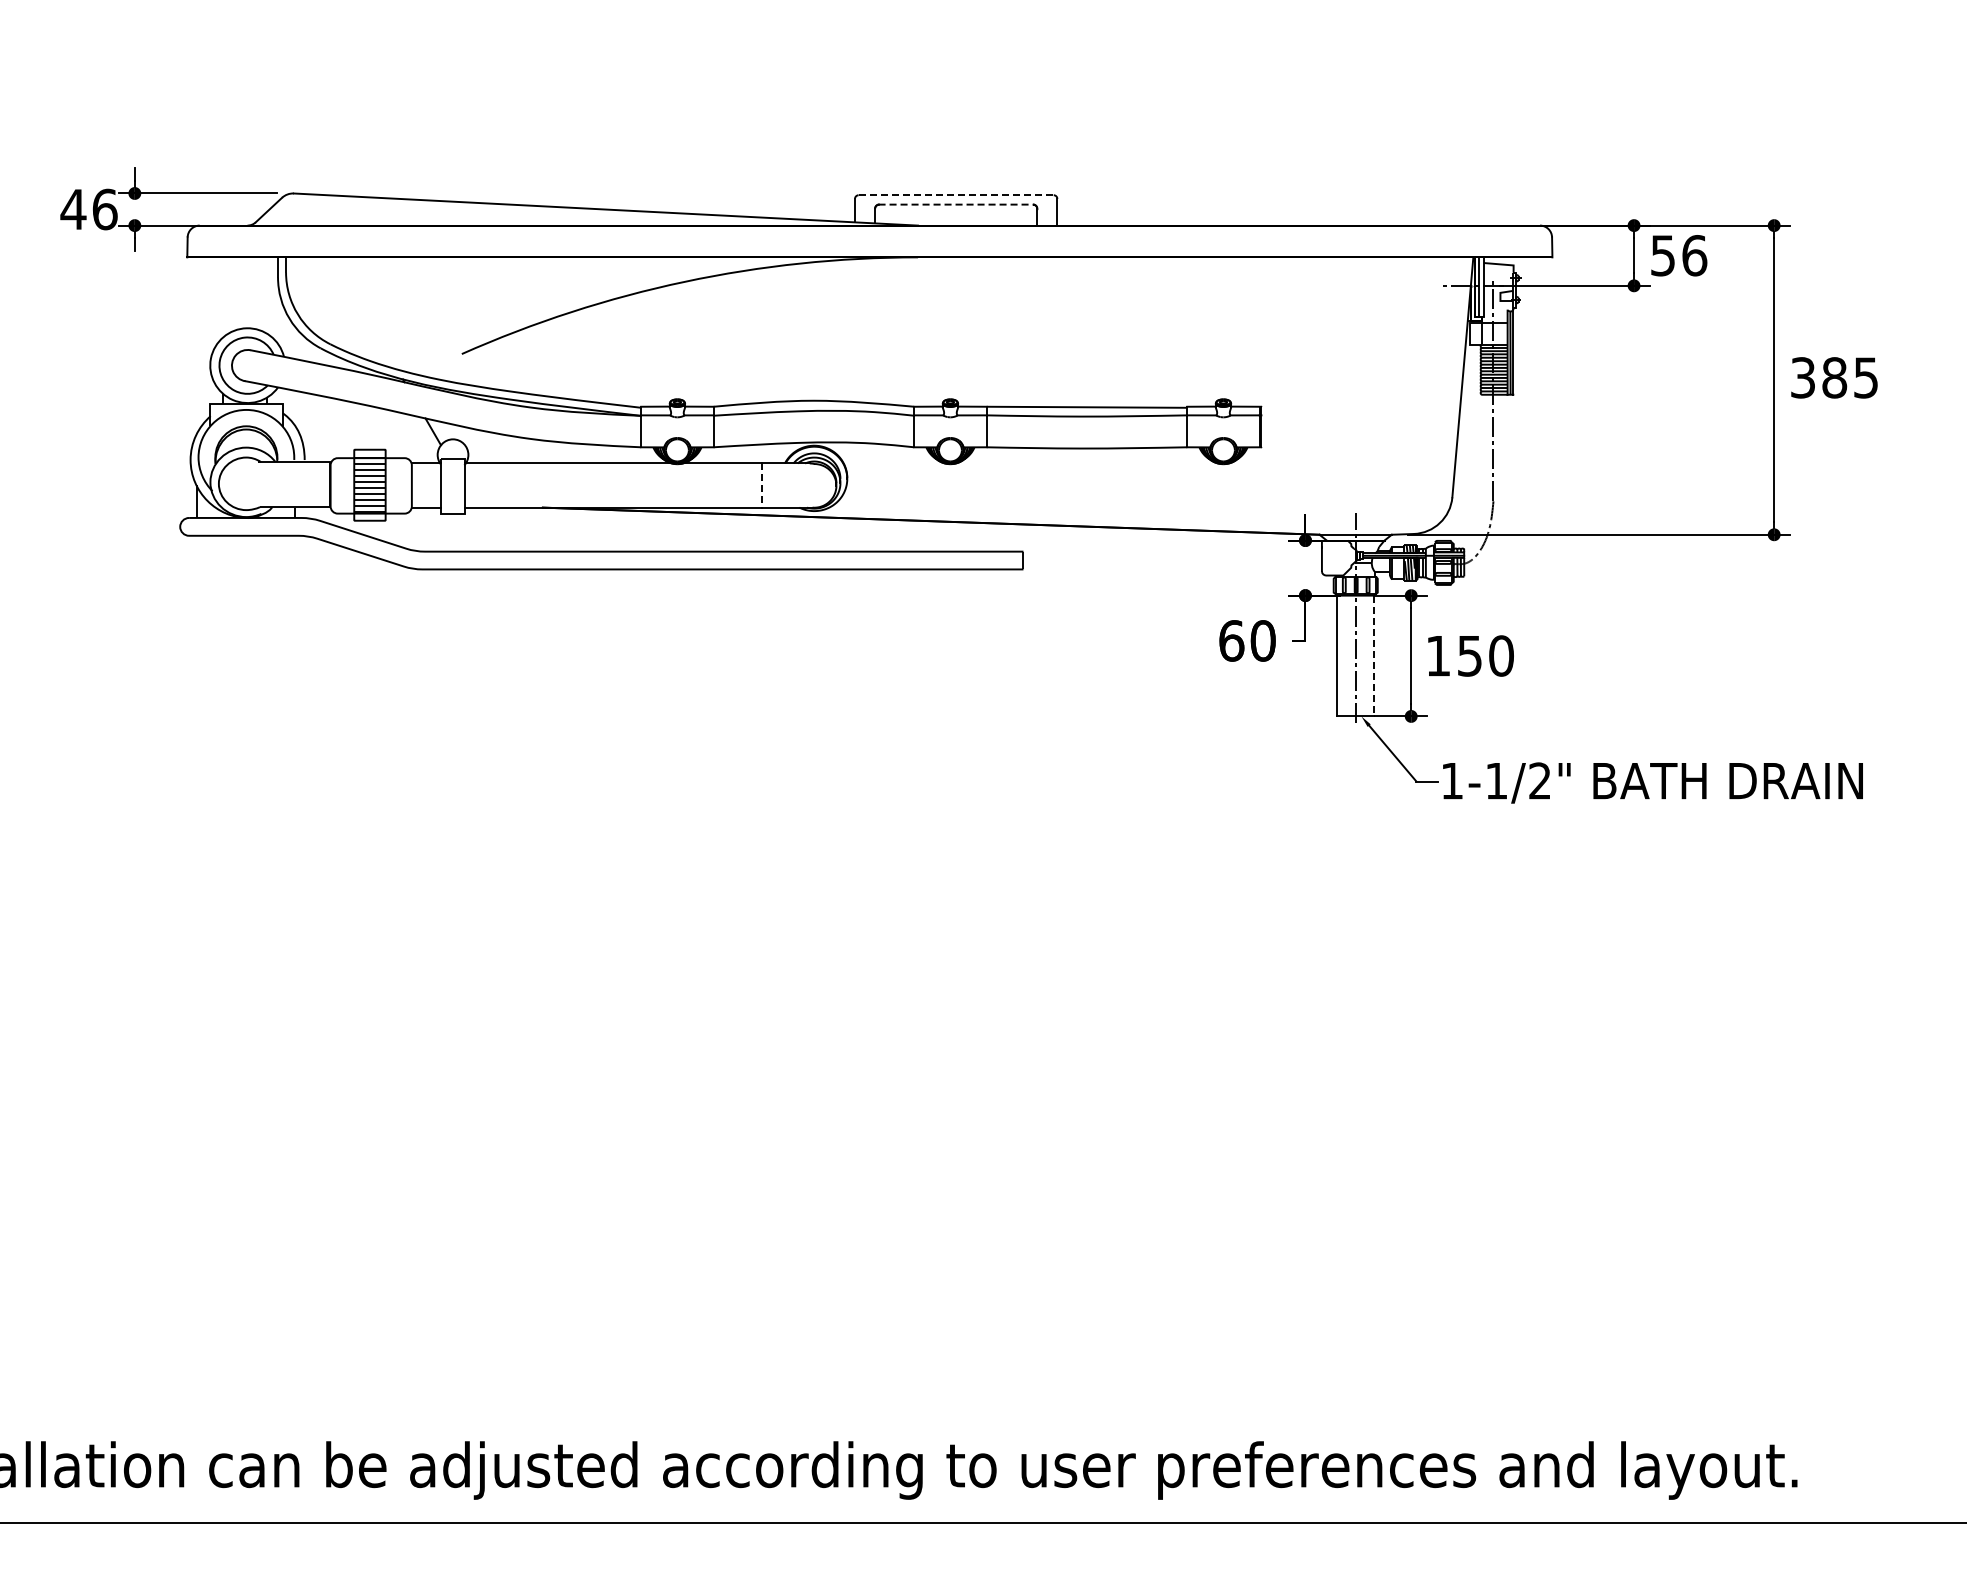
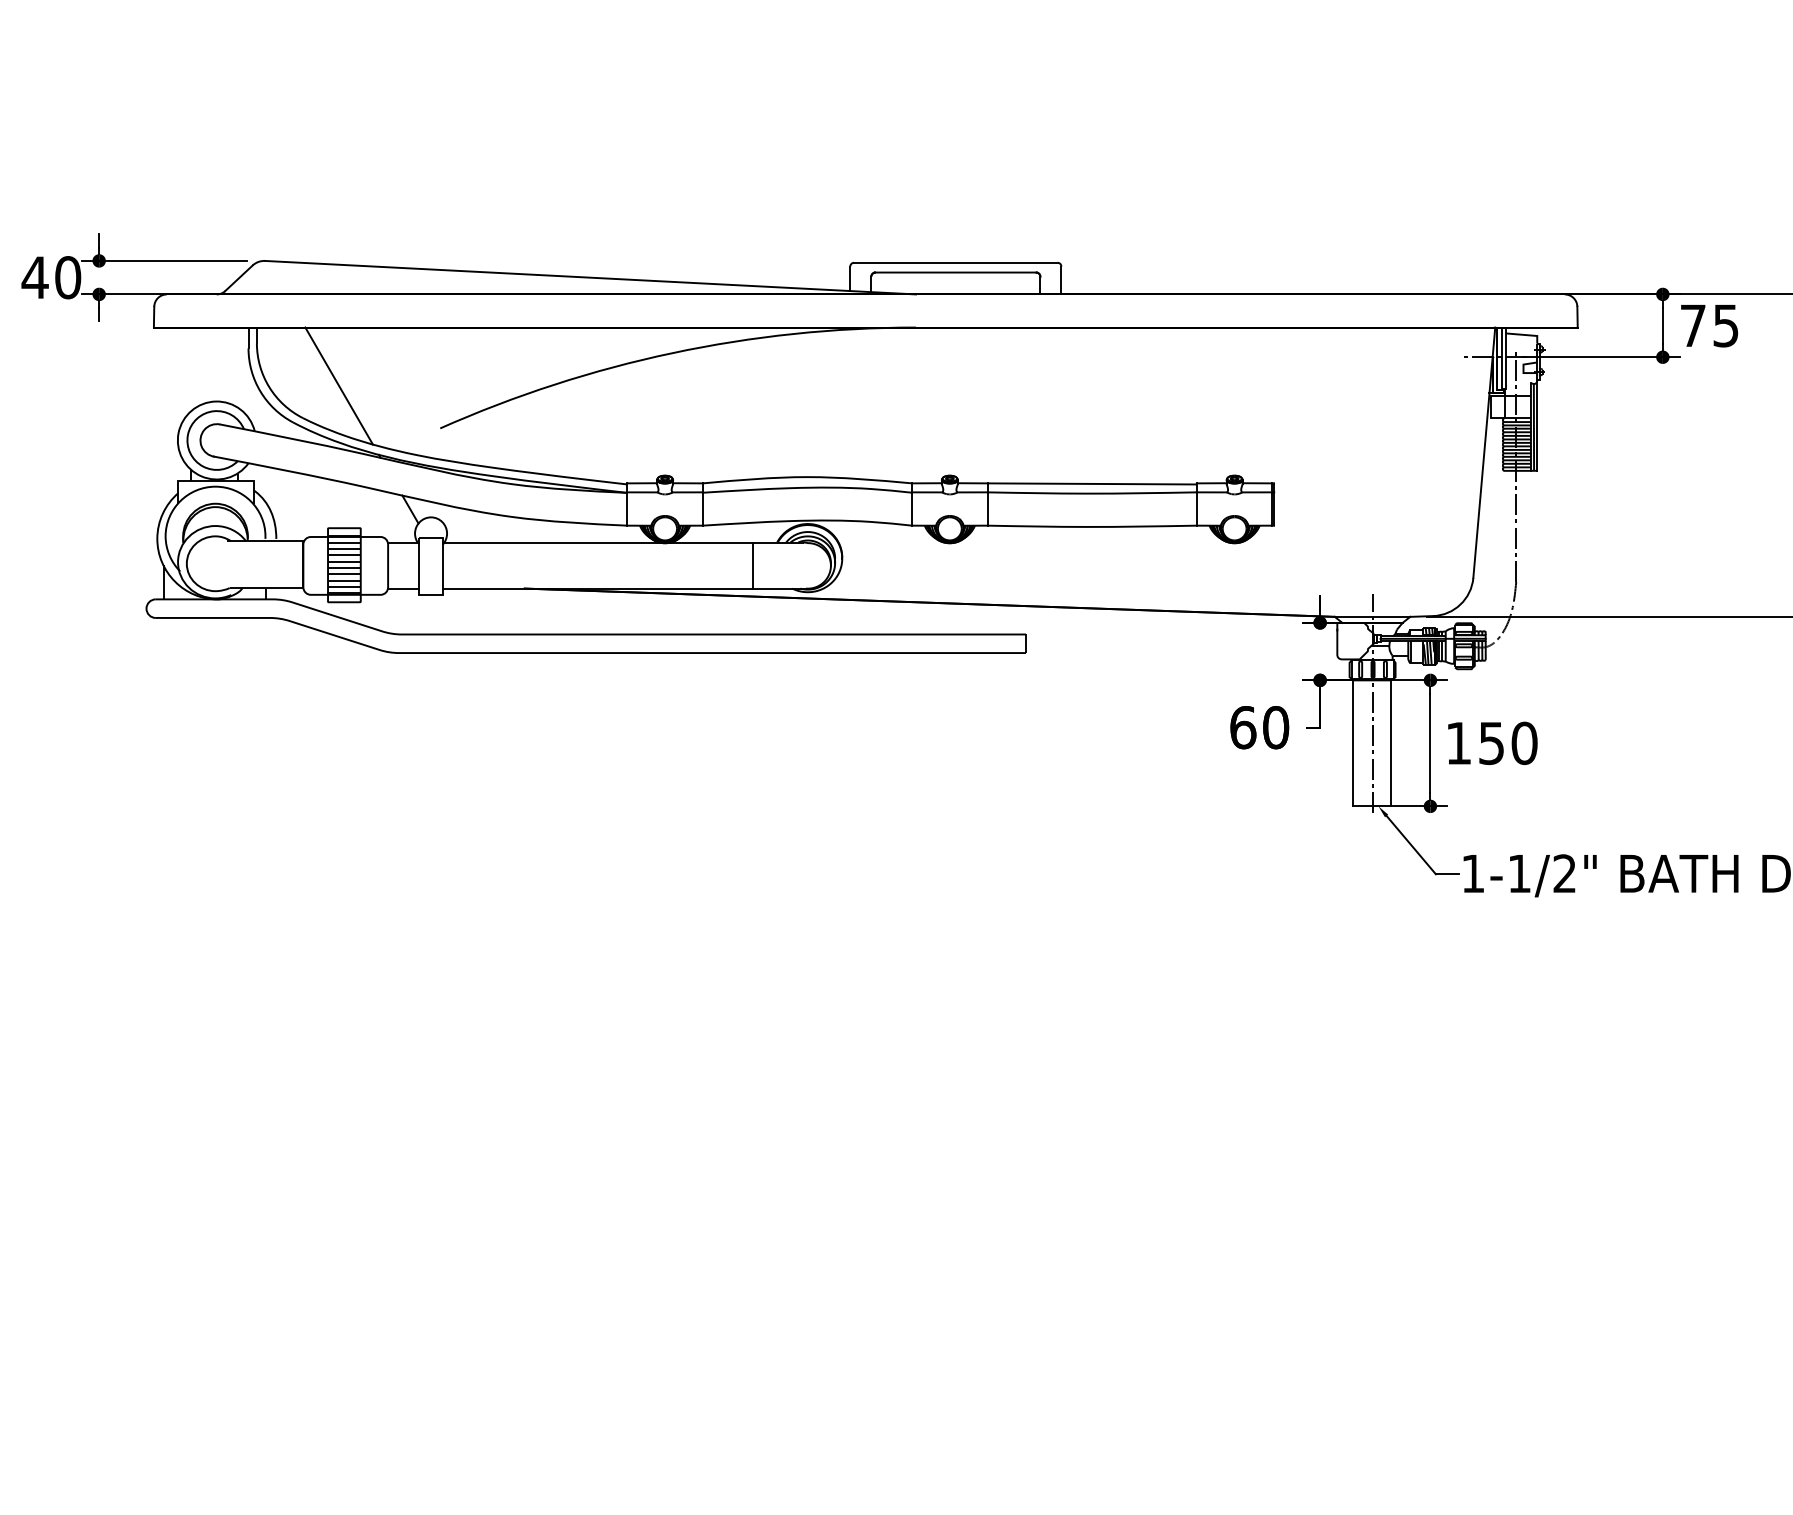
line: (956, 195) -> (956, 263), dashed -> solid
line: (956, 204) -> (956, 272), dashed -> solid
text: (104, 209) -> (67, 277), 46 -> 40
text: (1679, 255) -> (1710, 325), 56 -> 75
line: (364, 313) -> (338, 386), added
line: (762, 486) -> (753, 566), dashed -> solid
line: (1373, 656) -> (1391, 743), dashed -> solid

